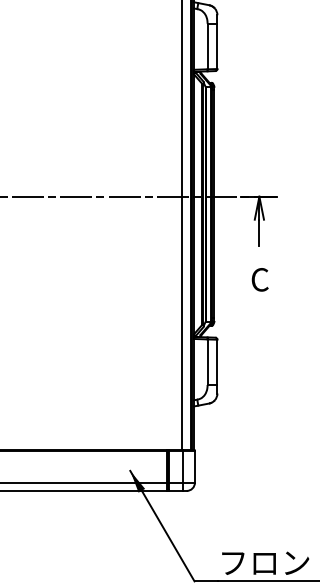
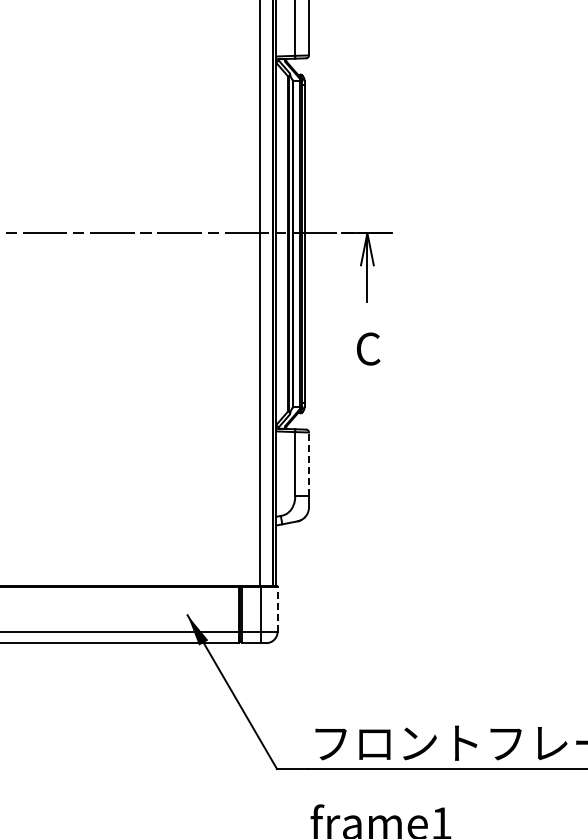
line: (217, 362) -> (308, 464), solid -> dashed
line: (194, 466) -> (277, 608), solid -> dashed

